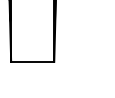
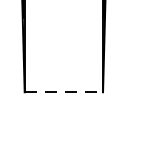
line: (32, 61) -> (63, 91), solid -> dashed

